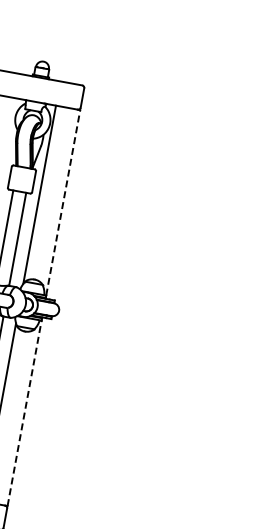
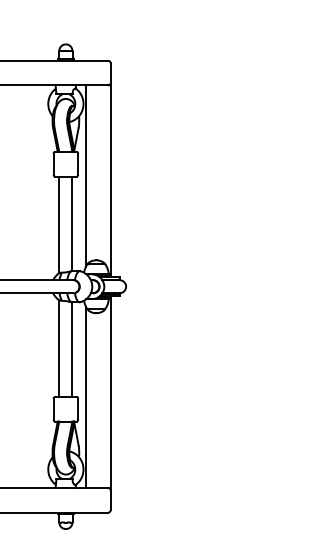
line: (63, 202) -> (110, 179), dashed -> solid
line: (24, 413) -> (110, 393), dashed -> solid

